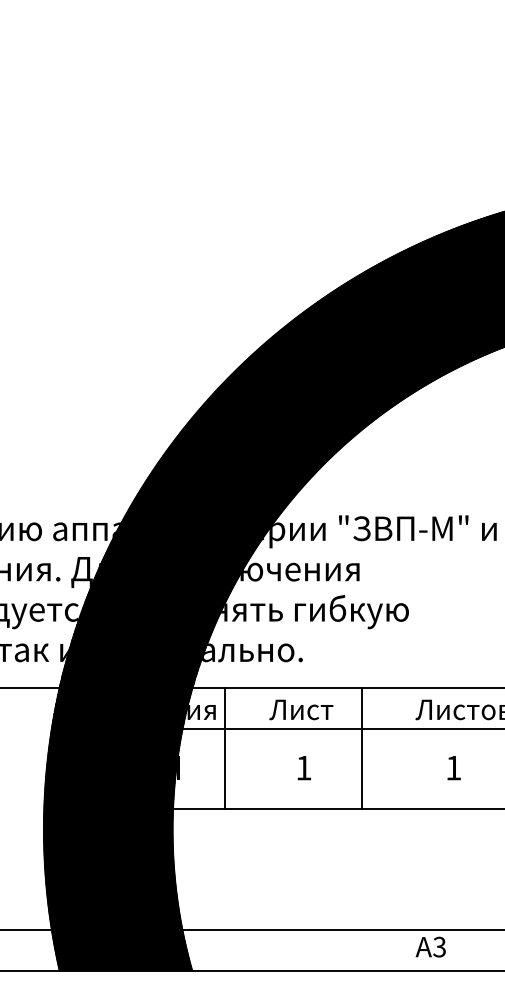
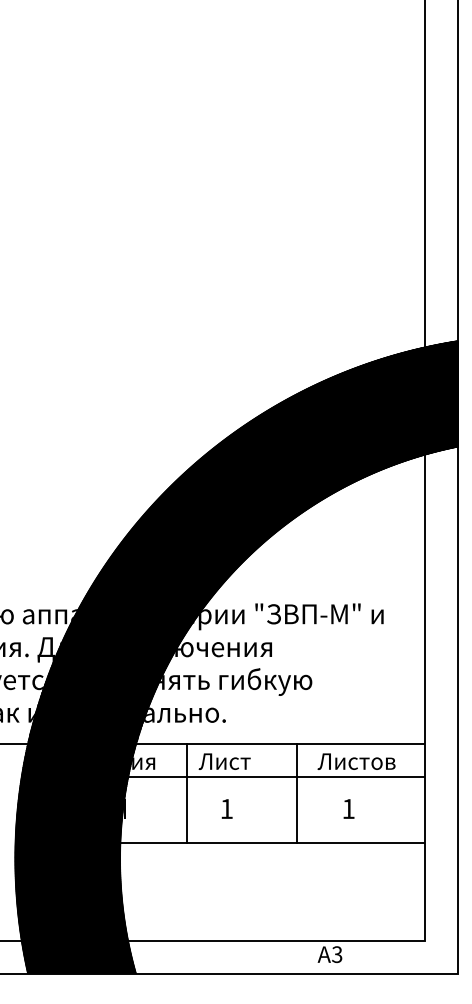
line: (224, 749) -> (186, 793), moved
line: (362, 749) -> (297, 793), moved

